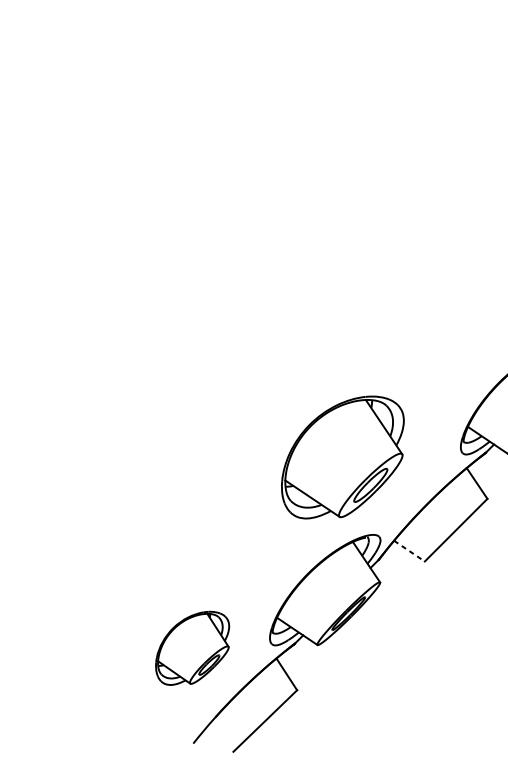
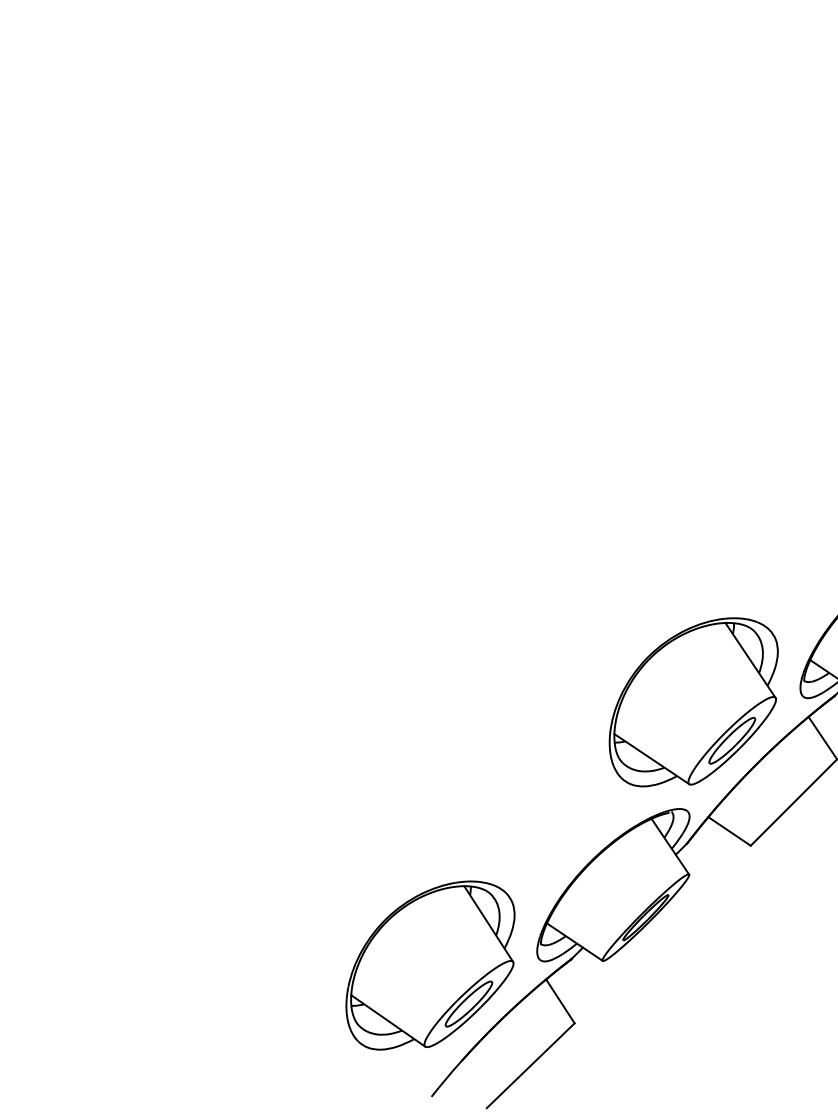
part: (342, 457) -> (693, 702), moved
line: (409, 551) -> (729, 831), dashed -> solid
part: (192, 648) -> (430, 965), size x1.67

